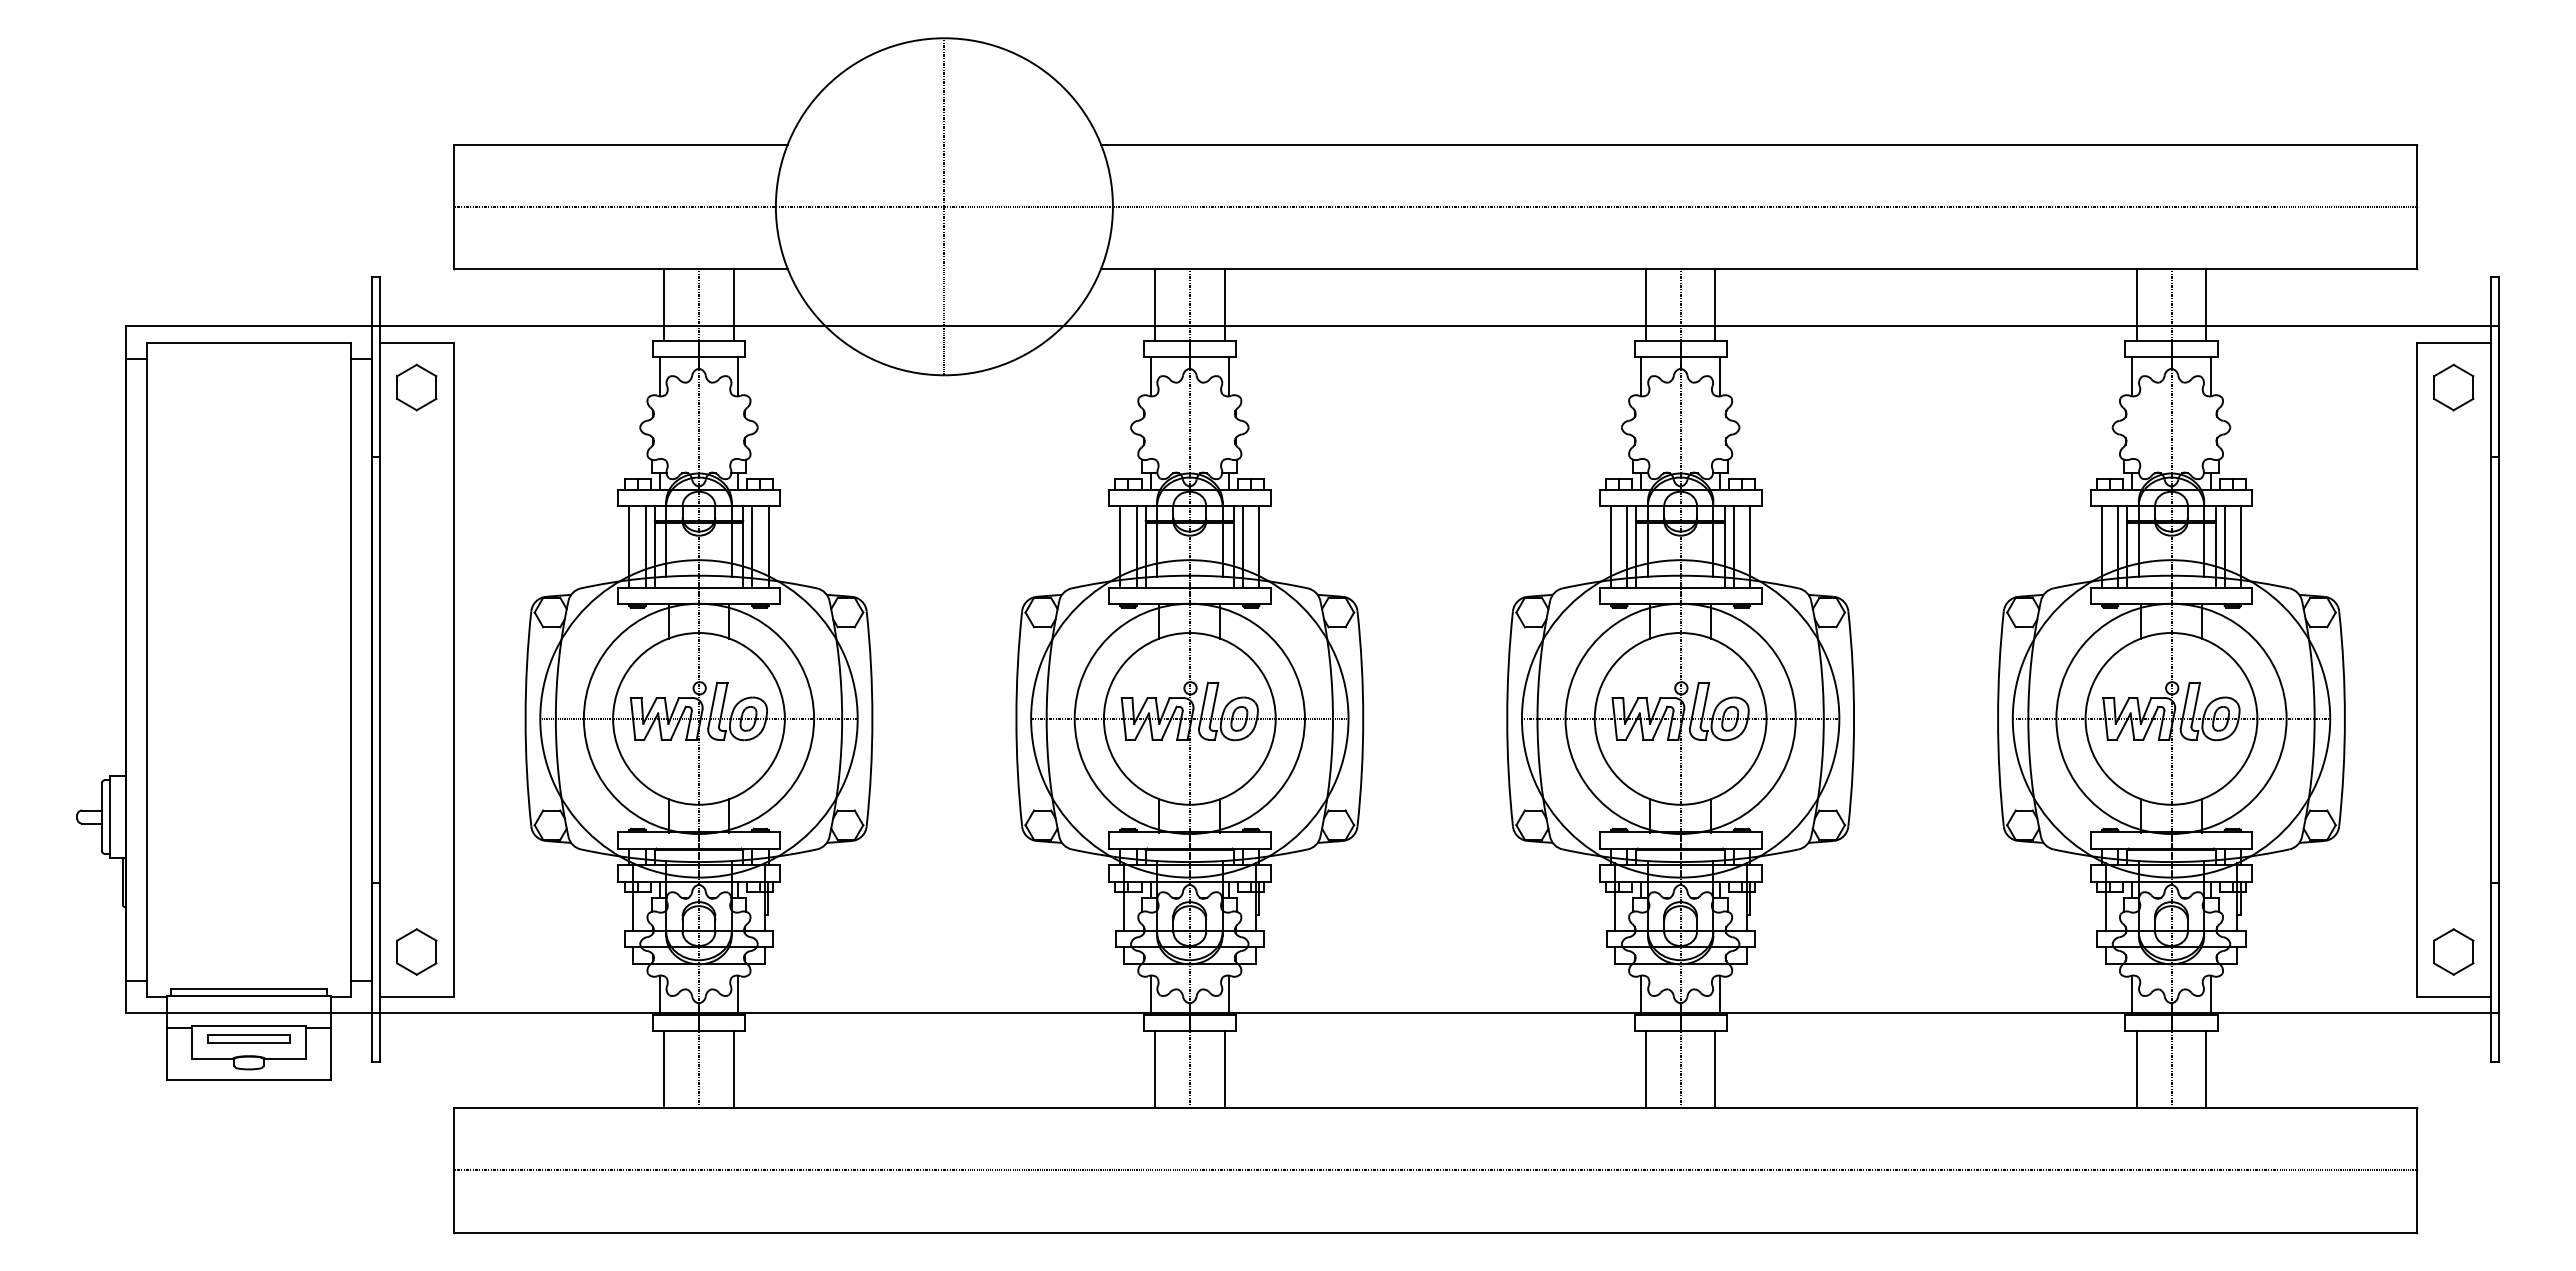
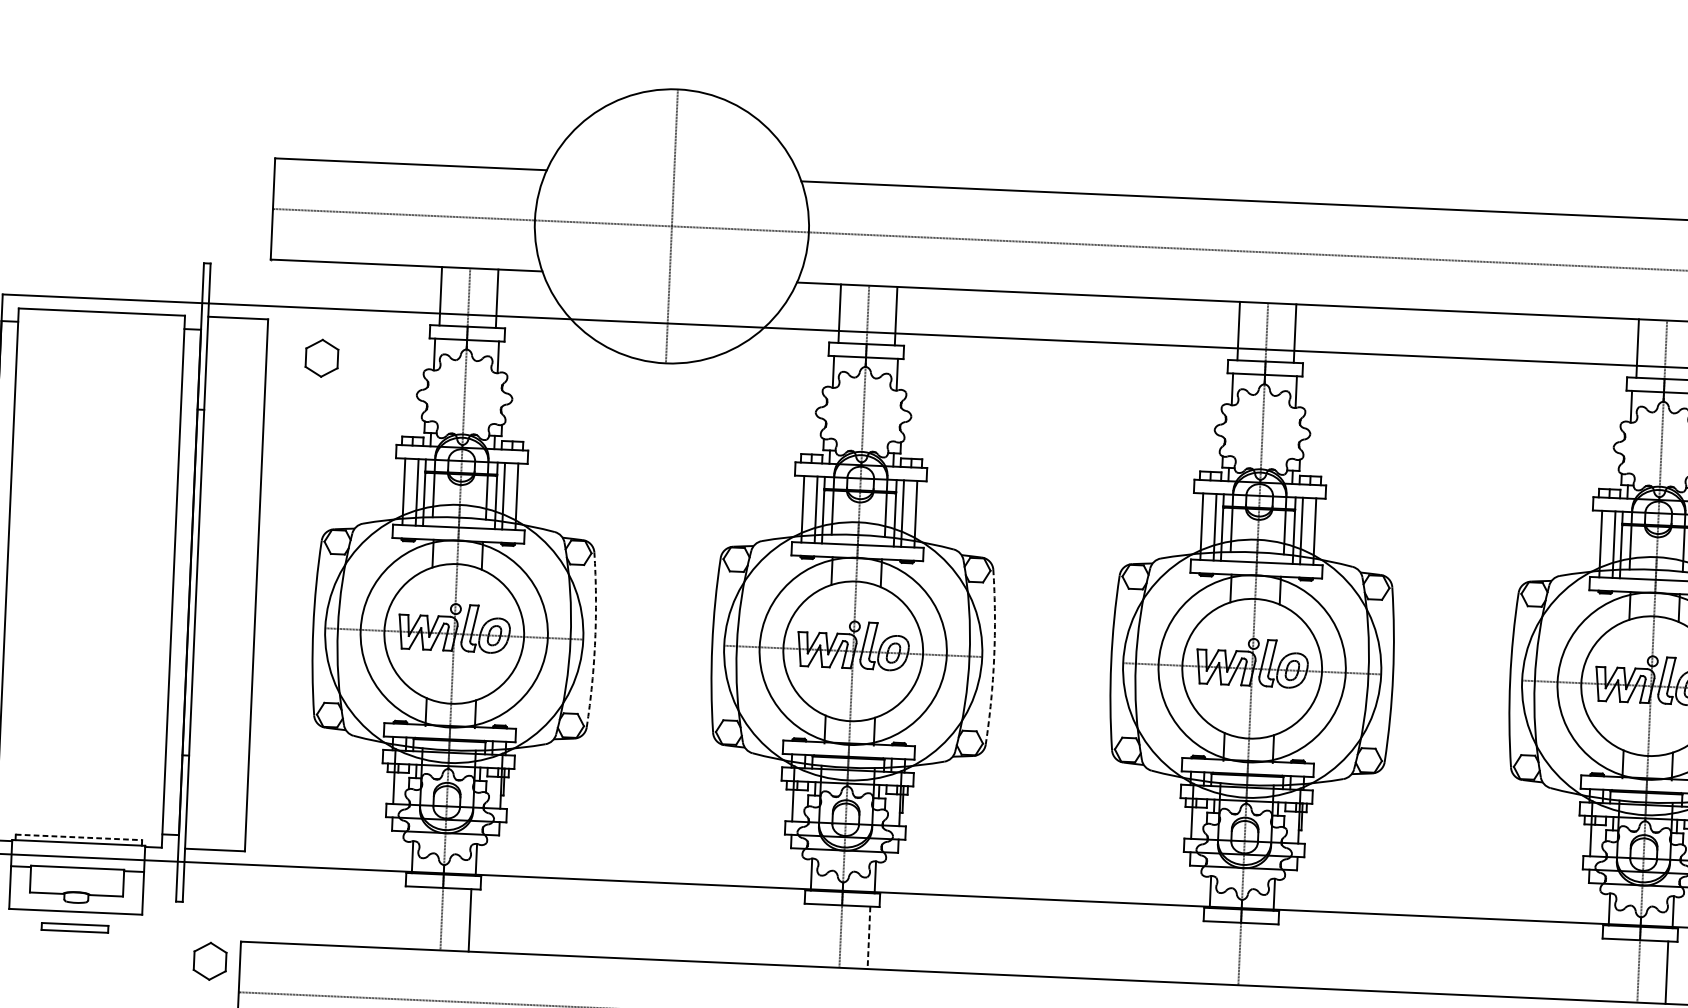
part: (416, 387) -> (321, 358), moved
arc: (872, 718) -> (595, 639), solid -> dashed
arc: (1363, 718) -> (994, 657), solid -> dashed
part: (416, 951) -> (209, 960), moved
line: (249, 988) -> (79, 837), solid -> dashed
part: (248, 1038) -> (74, 927), moved
line: (664, 1069) -> (413, 917), removed
line: (1155, 1069) -> (812, 935), removed
line: (1645, 1069) -> (1211, 952), removed
line: (1715, 1069) -> (1268, 955), removed
line: (2136, 1069) -> (1610, 969), removed
line: (1224, 1070) -> (868, 938), solid -> dashed

